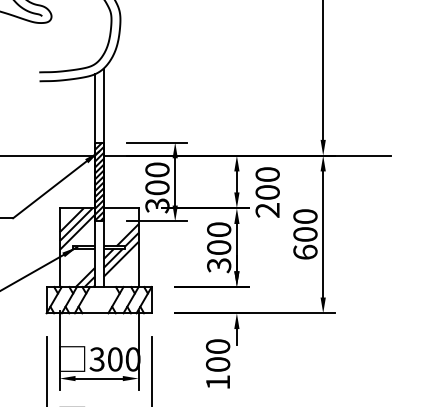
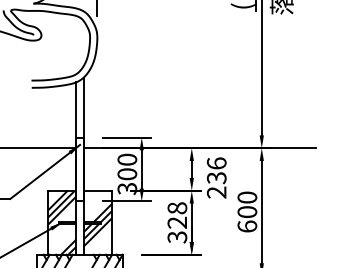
hatch: (98, 181) -> (79, 169), removed
text: (267, 183) -> (216, 170), 200 -> 236
text: (219, 238) -> (177, 215), 300 -> 328

